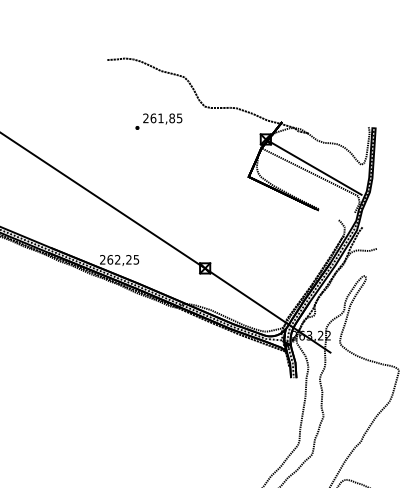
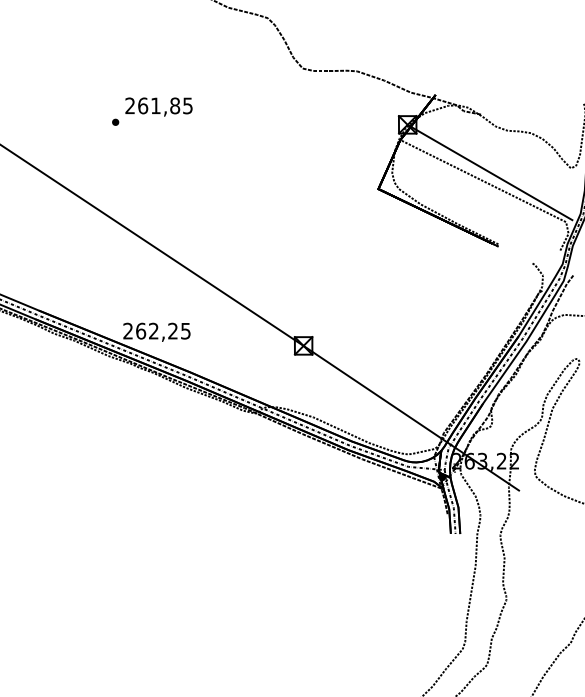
text: (158, 121) -> (151, 111), moved

